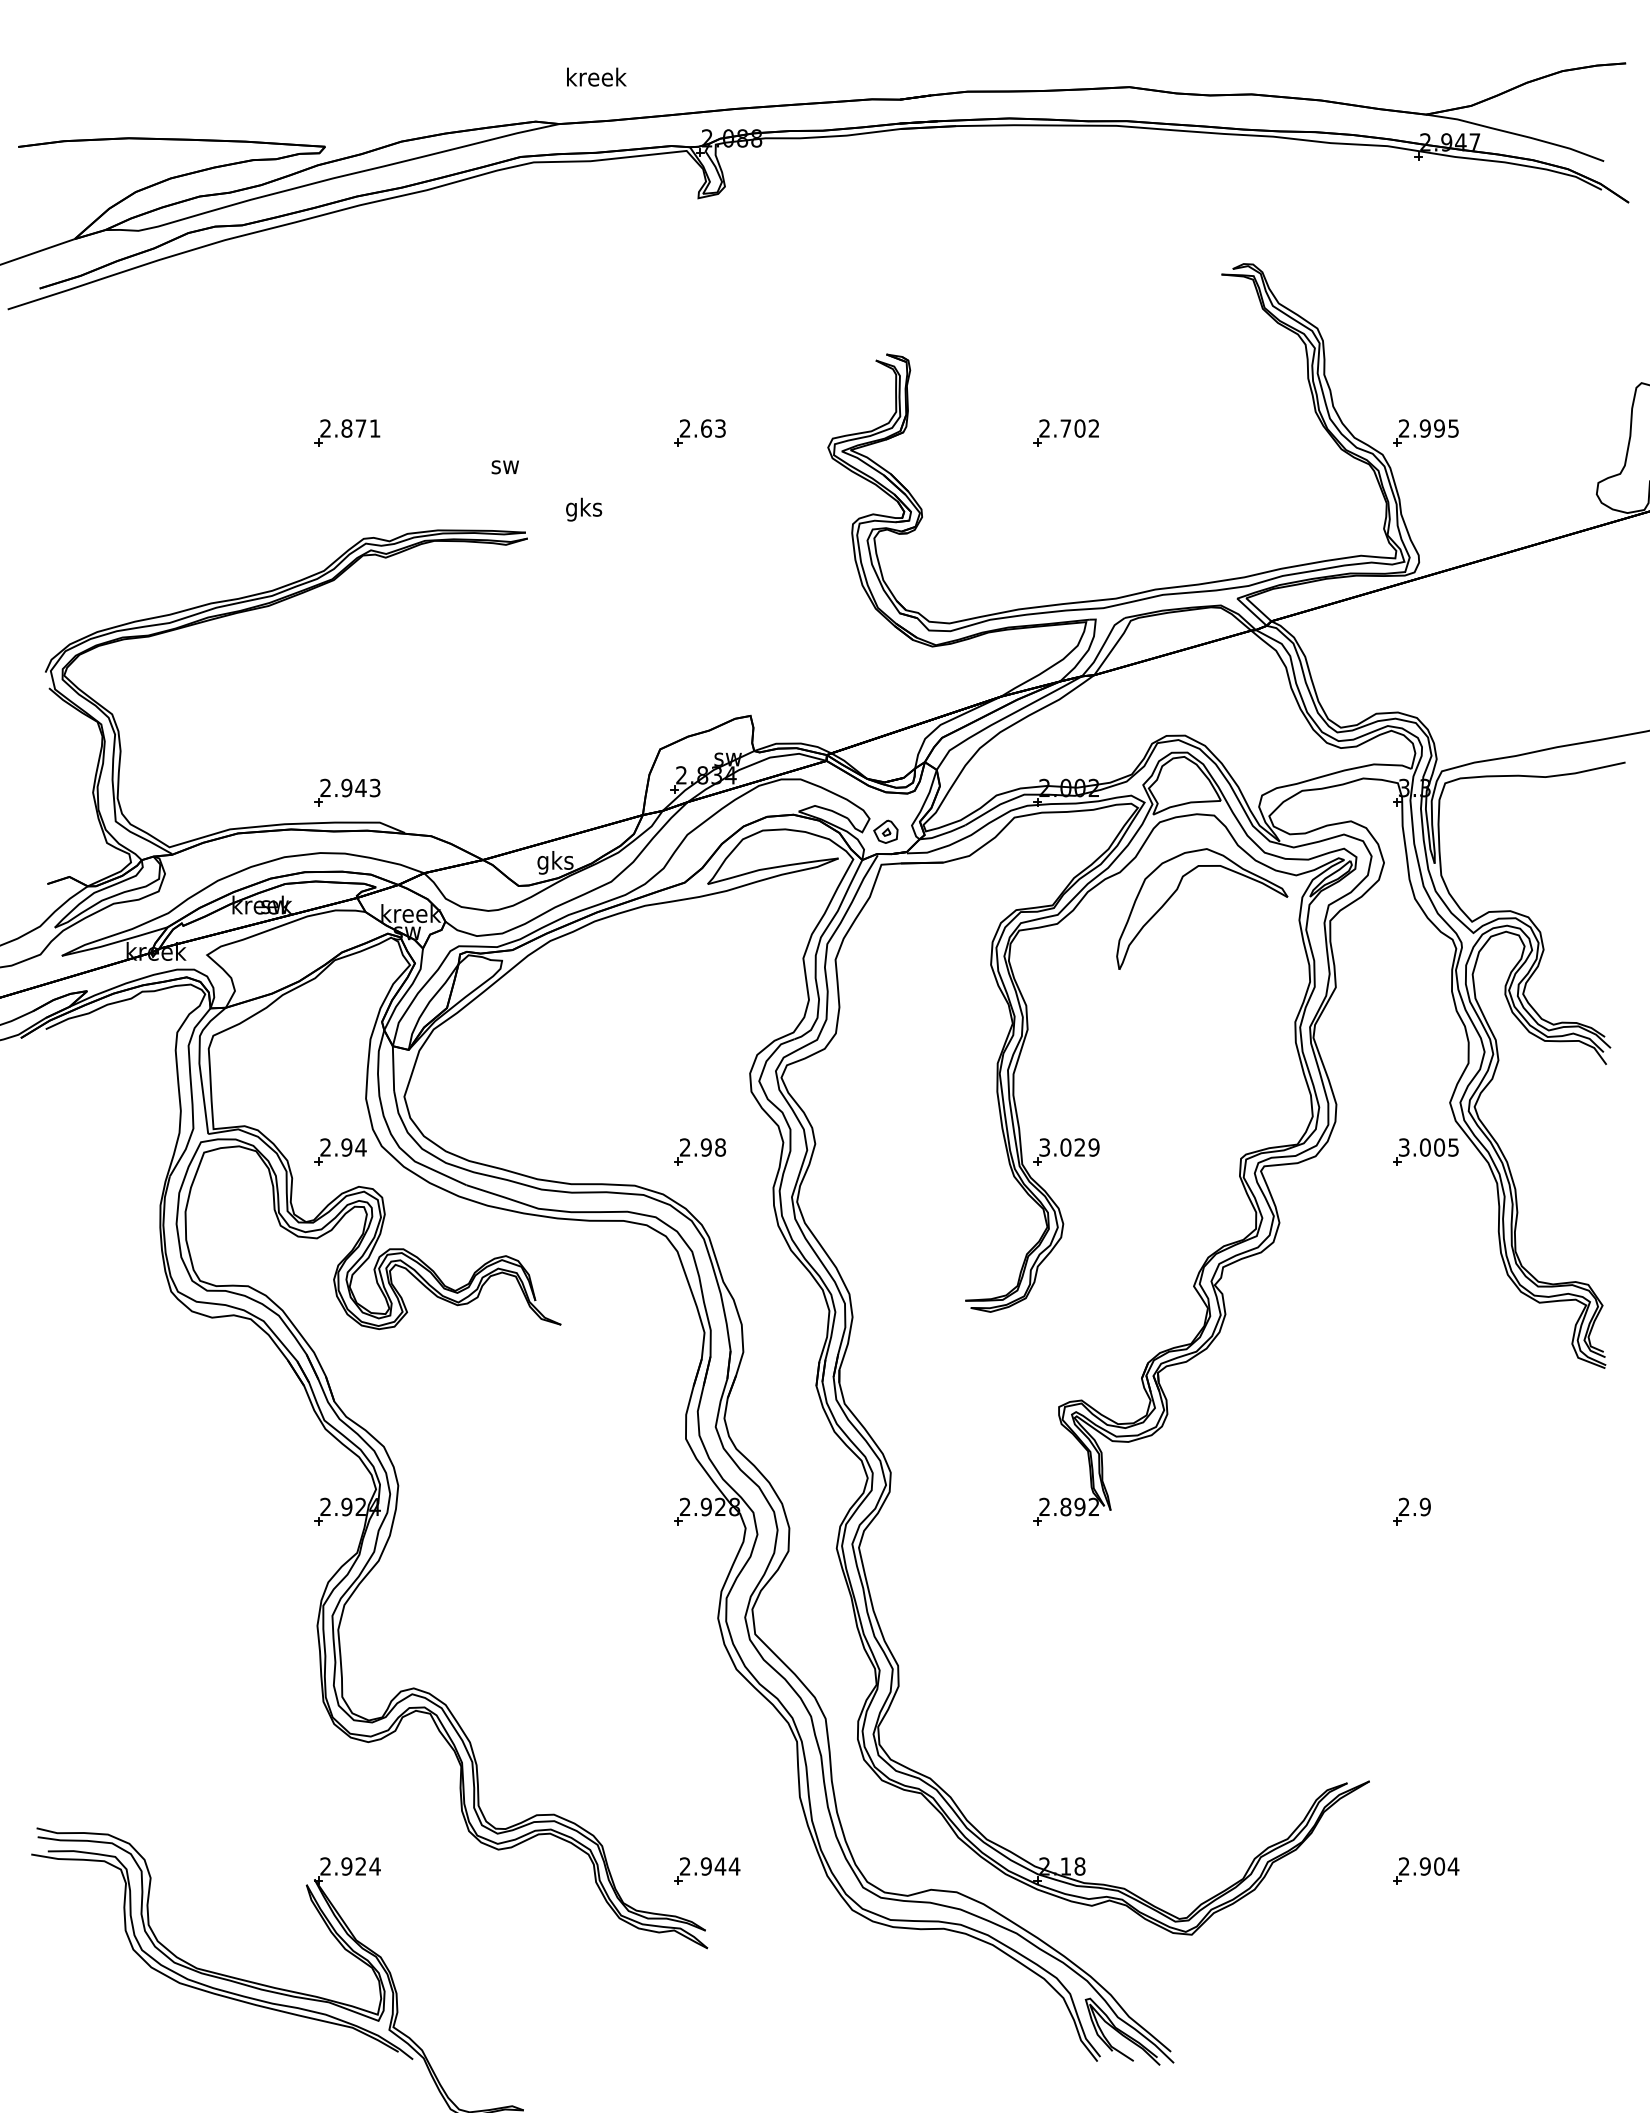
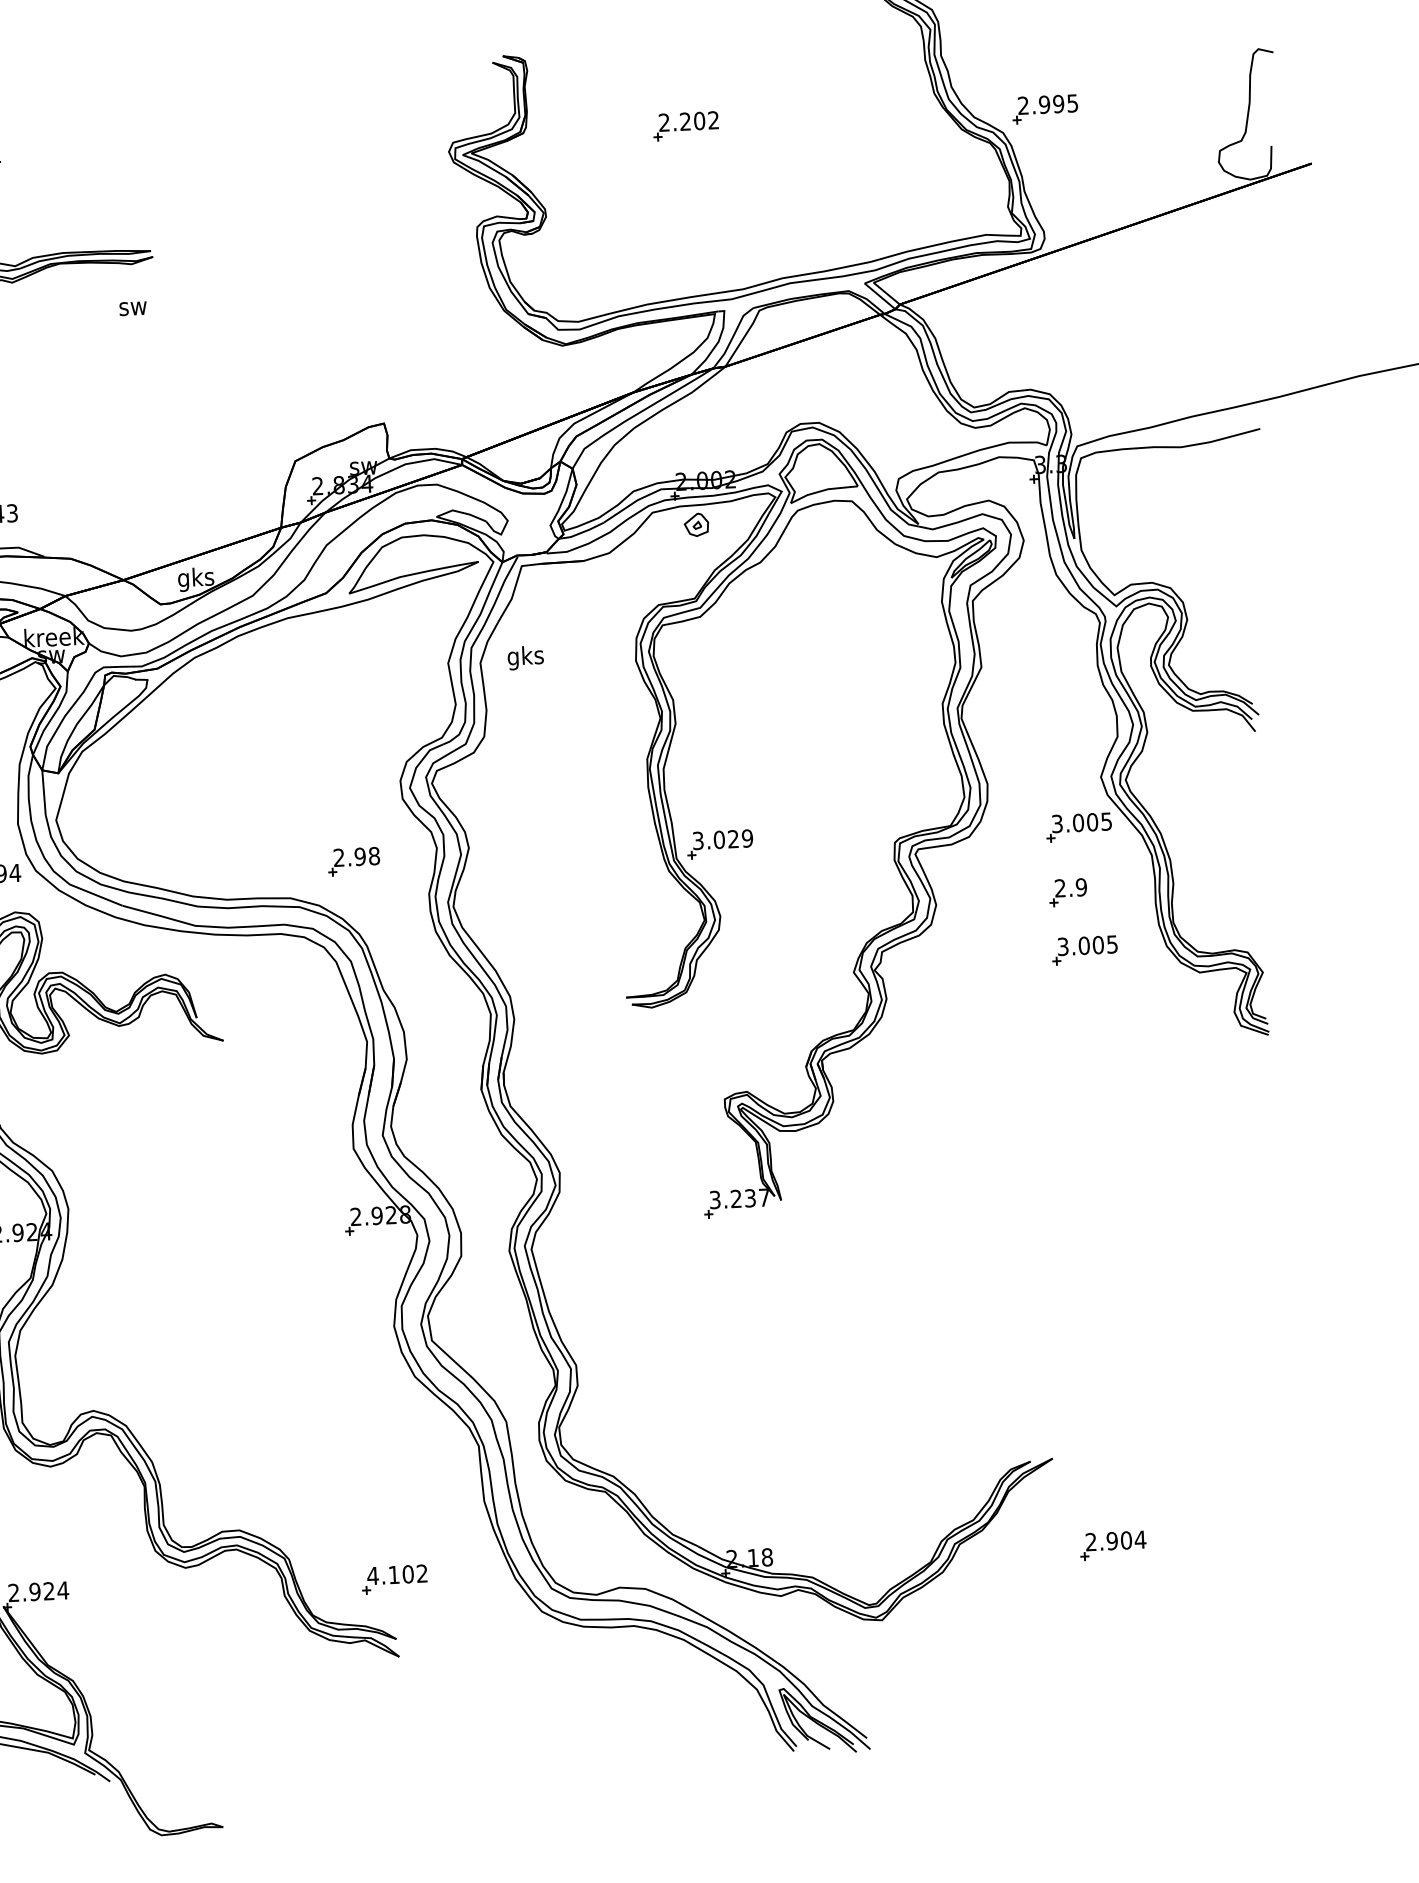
text: (1065, 428) -> (685, 121), 2.702 -> 2.202
part: (699, 432) -> (319, 142), removed
text: (504, 467) -> (132, 308), moved
text: (584, 509) -> (526, 657), moved
part: (885, 831) -> (696, 524), moved
part: (1178, 889) -> (819, 576), removed
part: (1425, 1274) -> (1084, 949), added
text: (1068, 1506) -> (738, 1198), 2.892 -> 3.237
part: (1411, 1511) -> (1067, 892), moved
text: (709, 1866) -> (397, 1574), 2.944 -> 4.102

